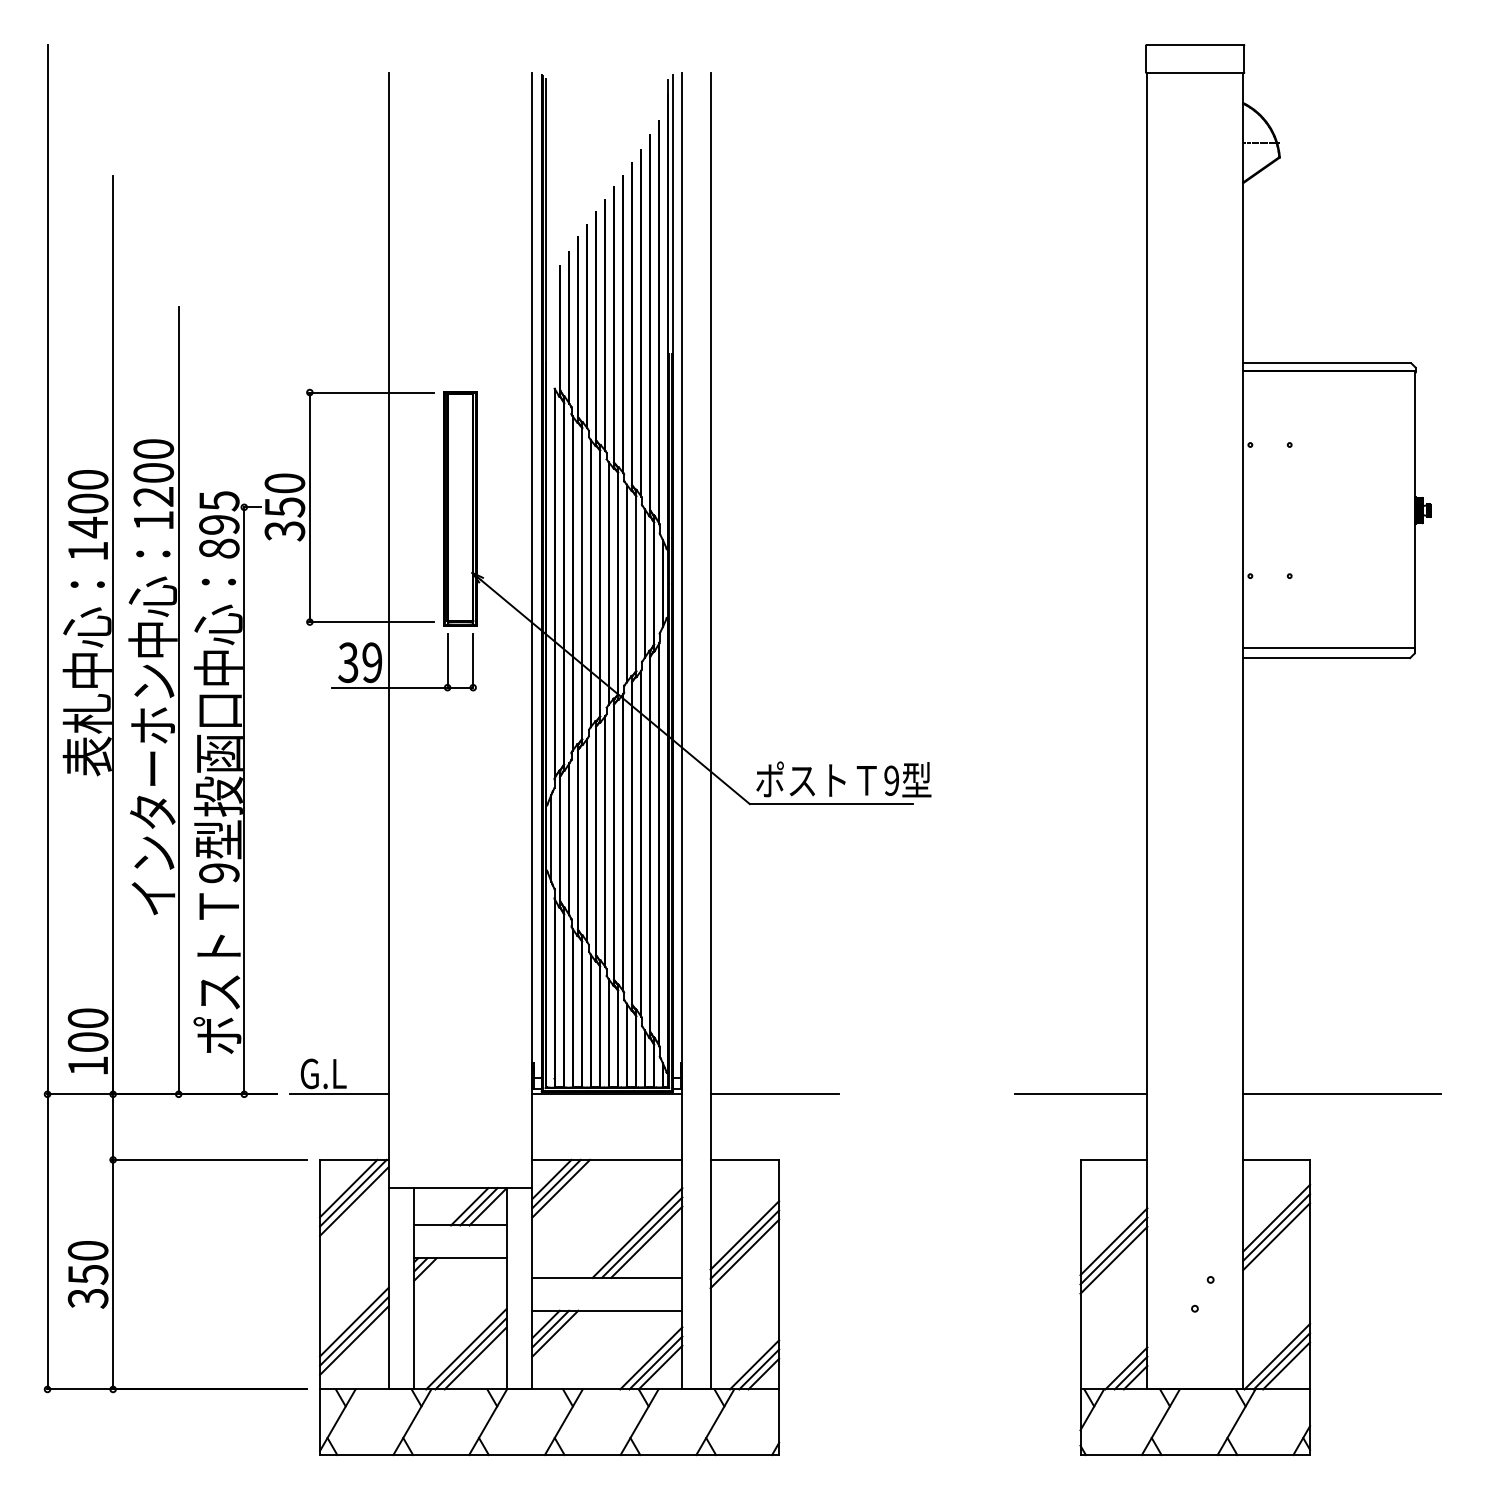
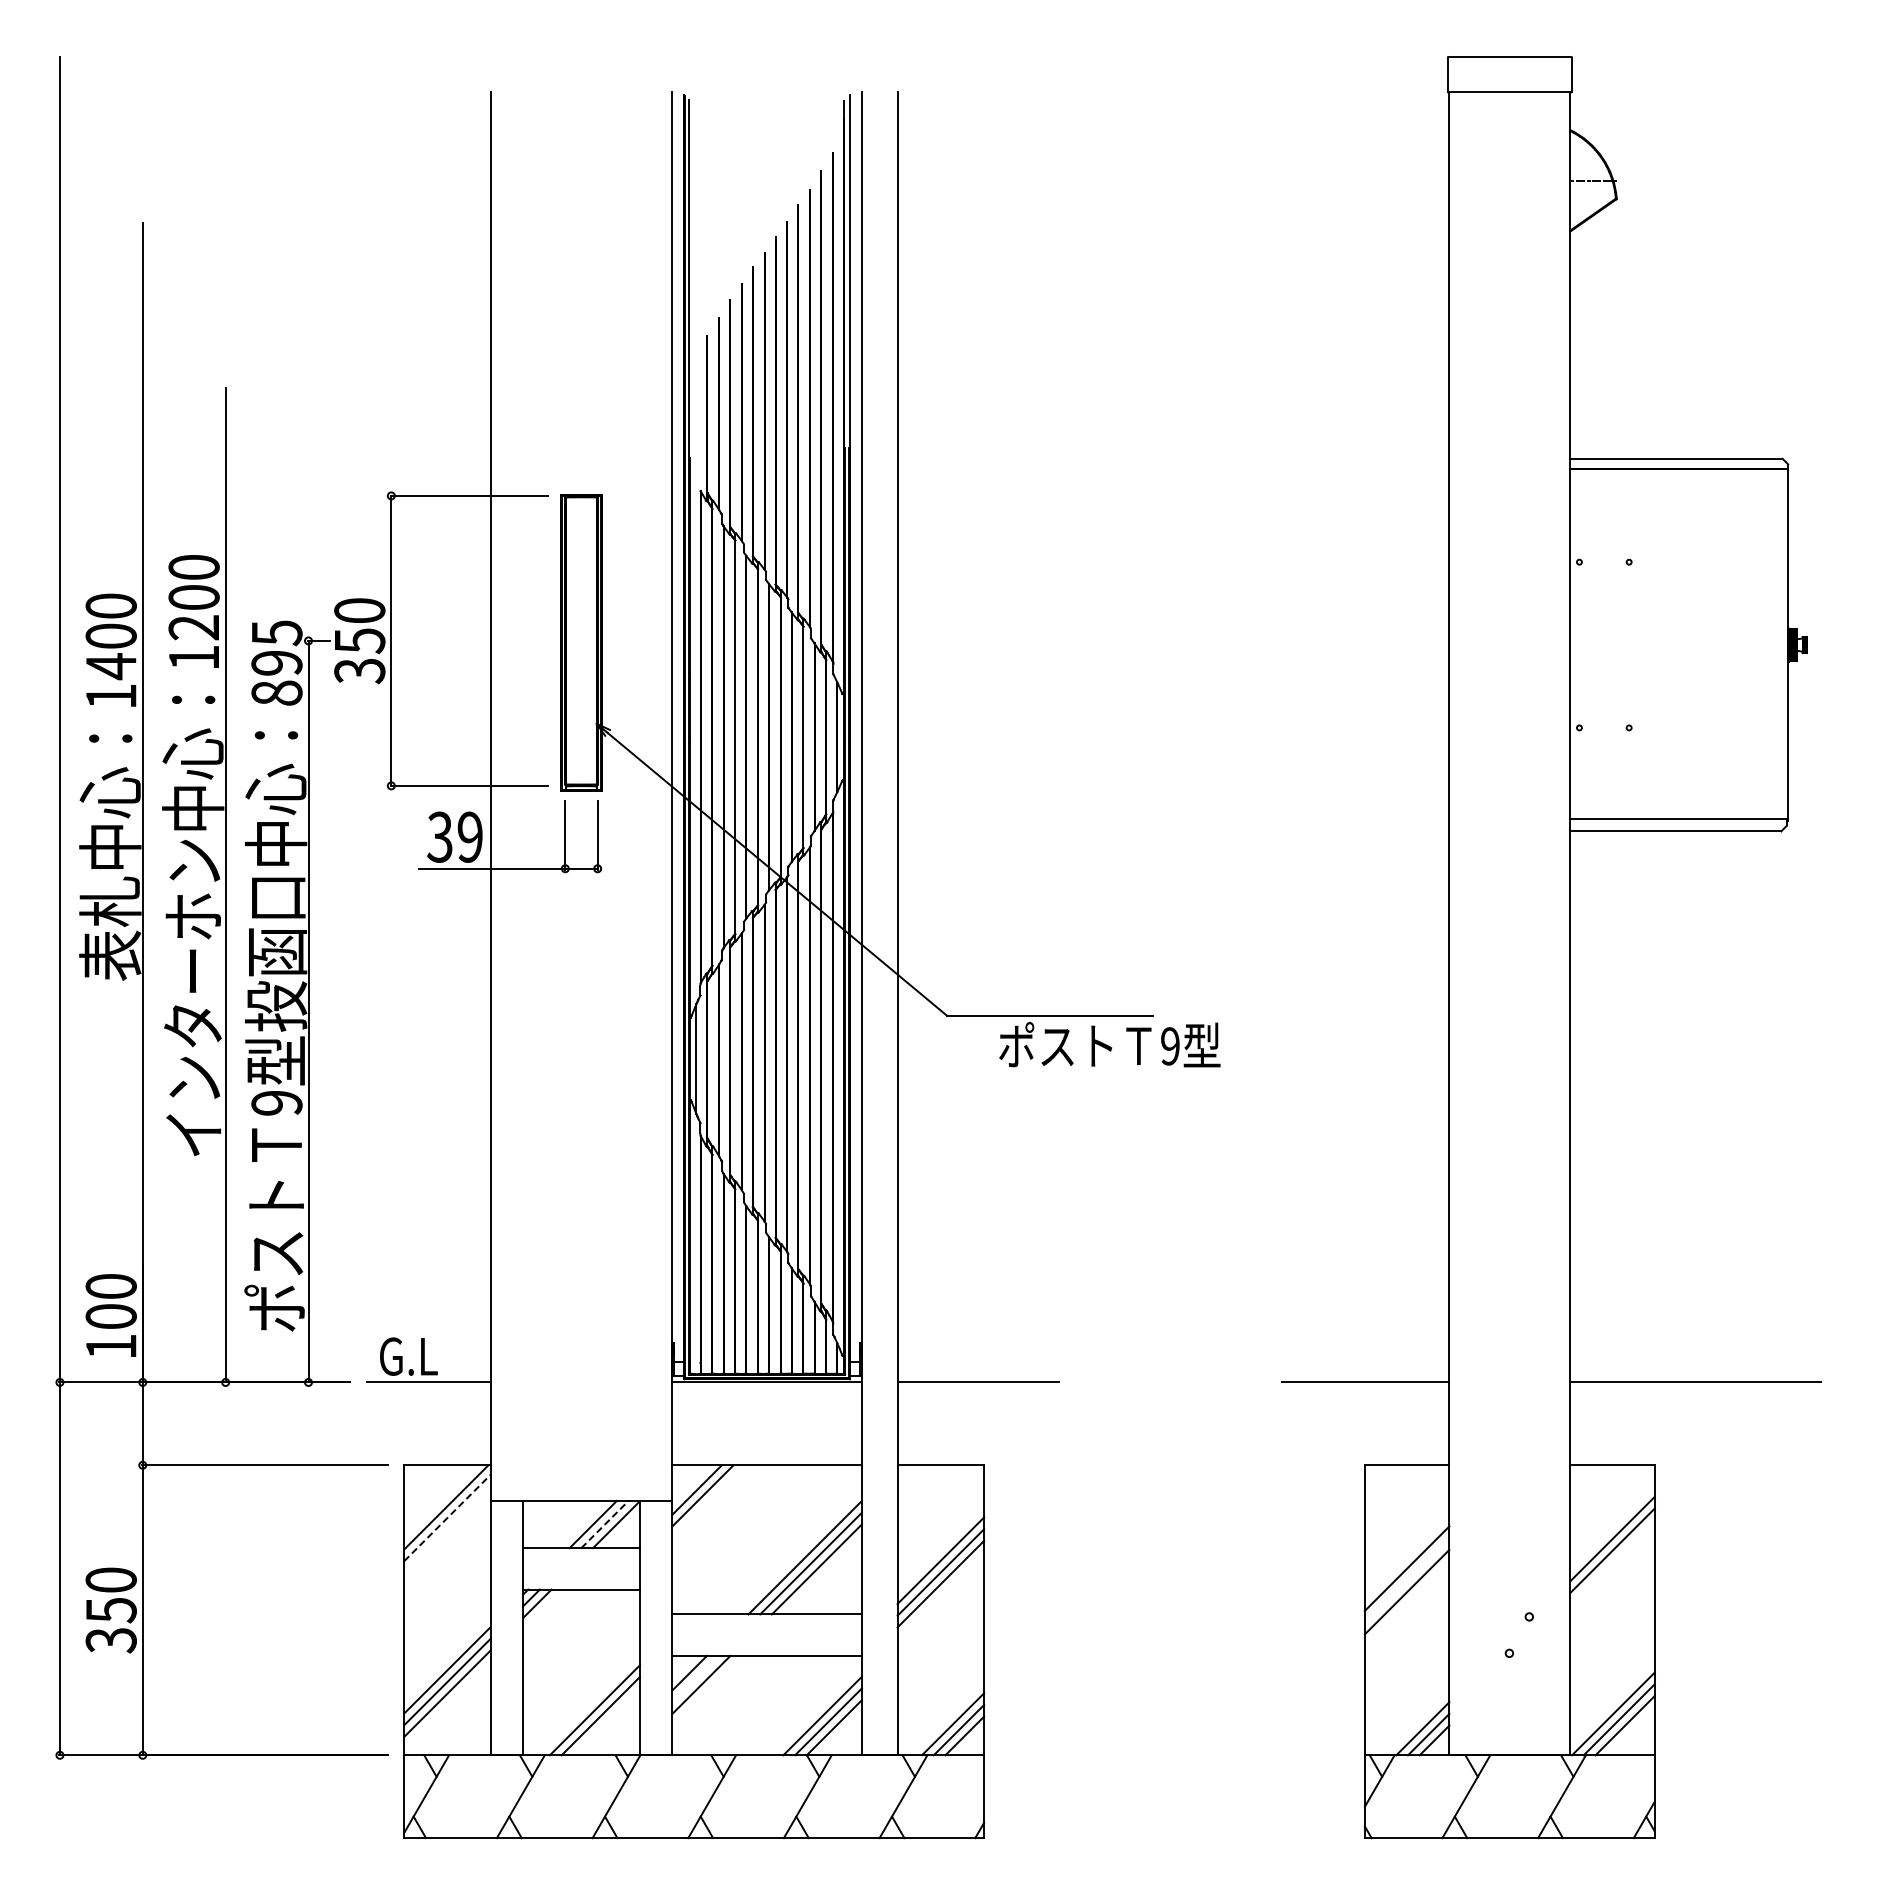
text: (843, 779) -> (1109, 1044), moved
line: (348, 1188) -> (440, 1501), removed
line: (560, 1188) -> (708, 1501), removed
line: (354, 1201) -> (447, 1517), solid -> dashed
line: (479, 1206) -> (605, 1524), solid -> dashed
line: (1276, 1236) -> (1612, 1562), removed
line: (1113, 1251) -> (1406, 1580), removed
line: (550, 1328) -> (695, 1678), removed
line: (465, 1349) -> (588, 1704), removed

